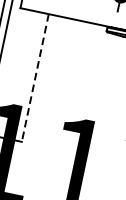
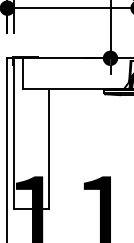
line: (35, 77) -> (49, 148), dashed -> solid

